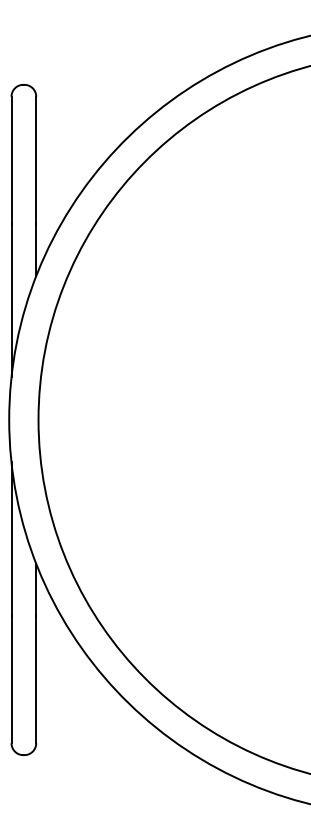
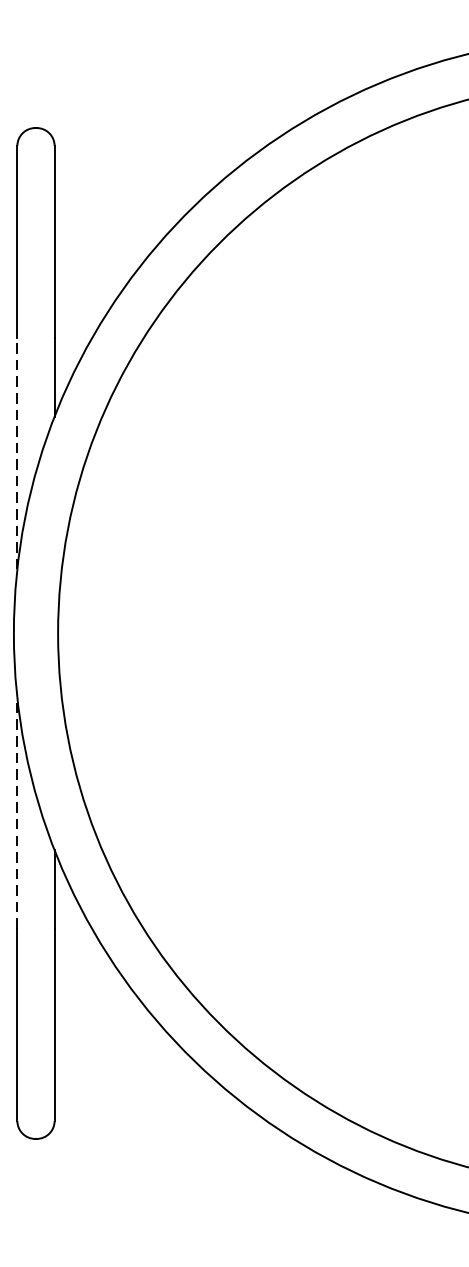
line: (11, 300) -> (17, 453), solid -> dashed
line: (11, 539) -> (17, 813), solid -> dashed

